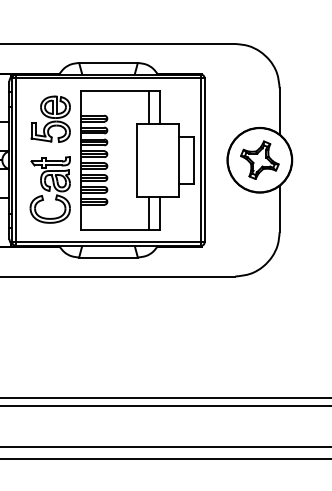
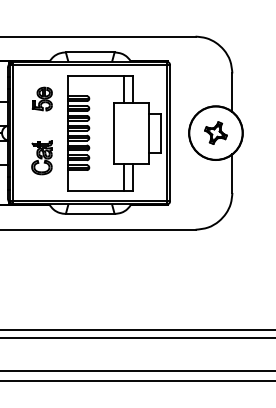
part: (51, 118) -> (42, 98), size x0.6
part: (259, 159) -> (215, 132), size x0.7
part: (49, 189) -> (41, 157), size x0.6

